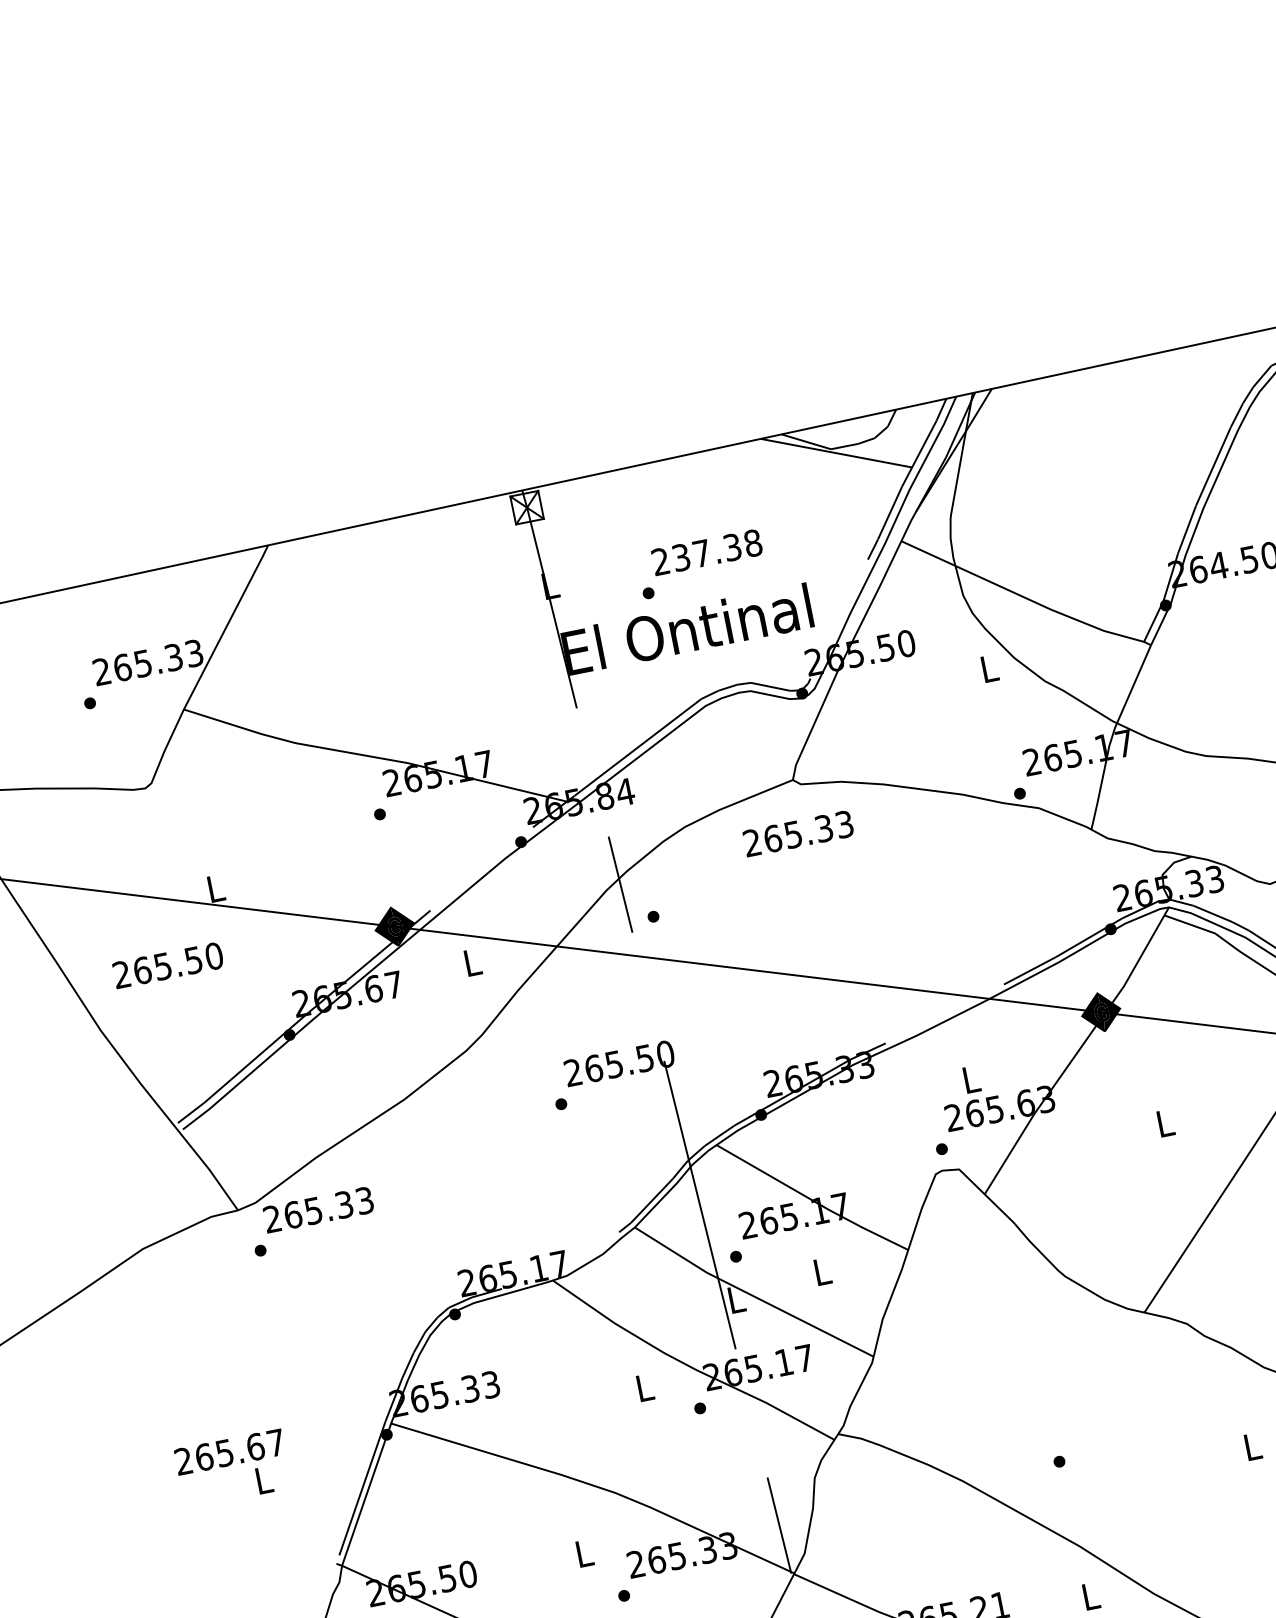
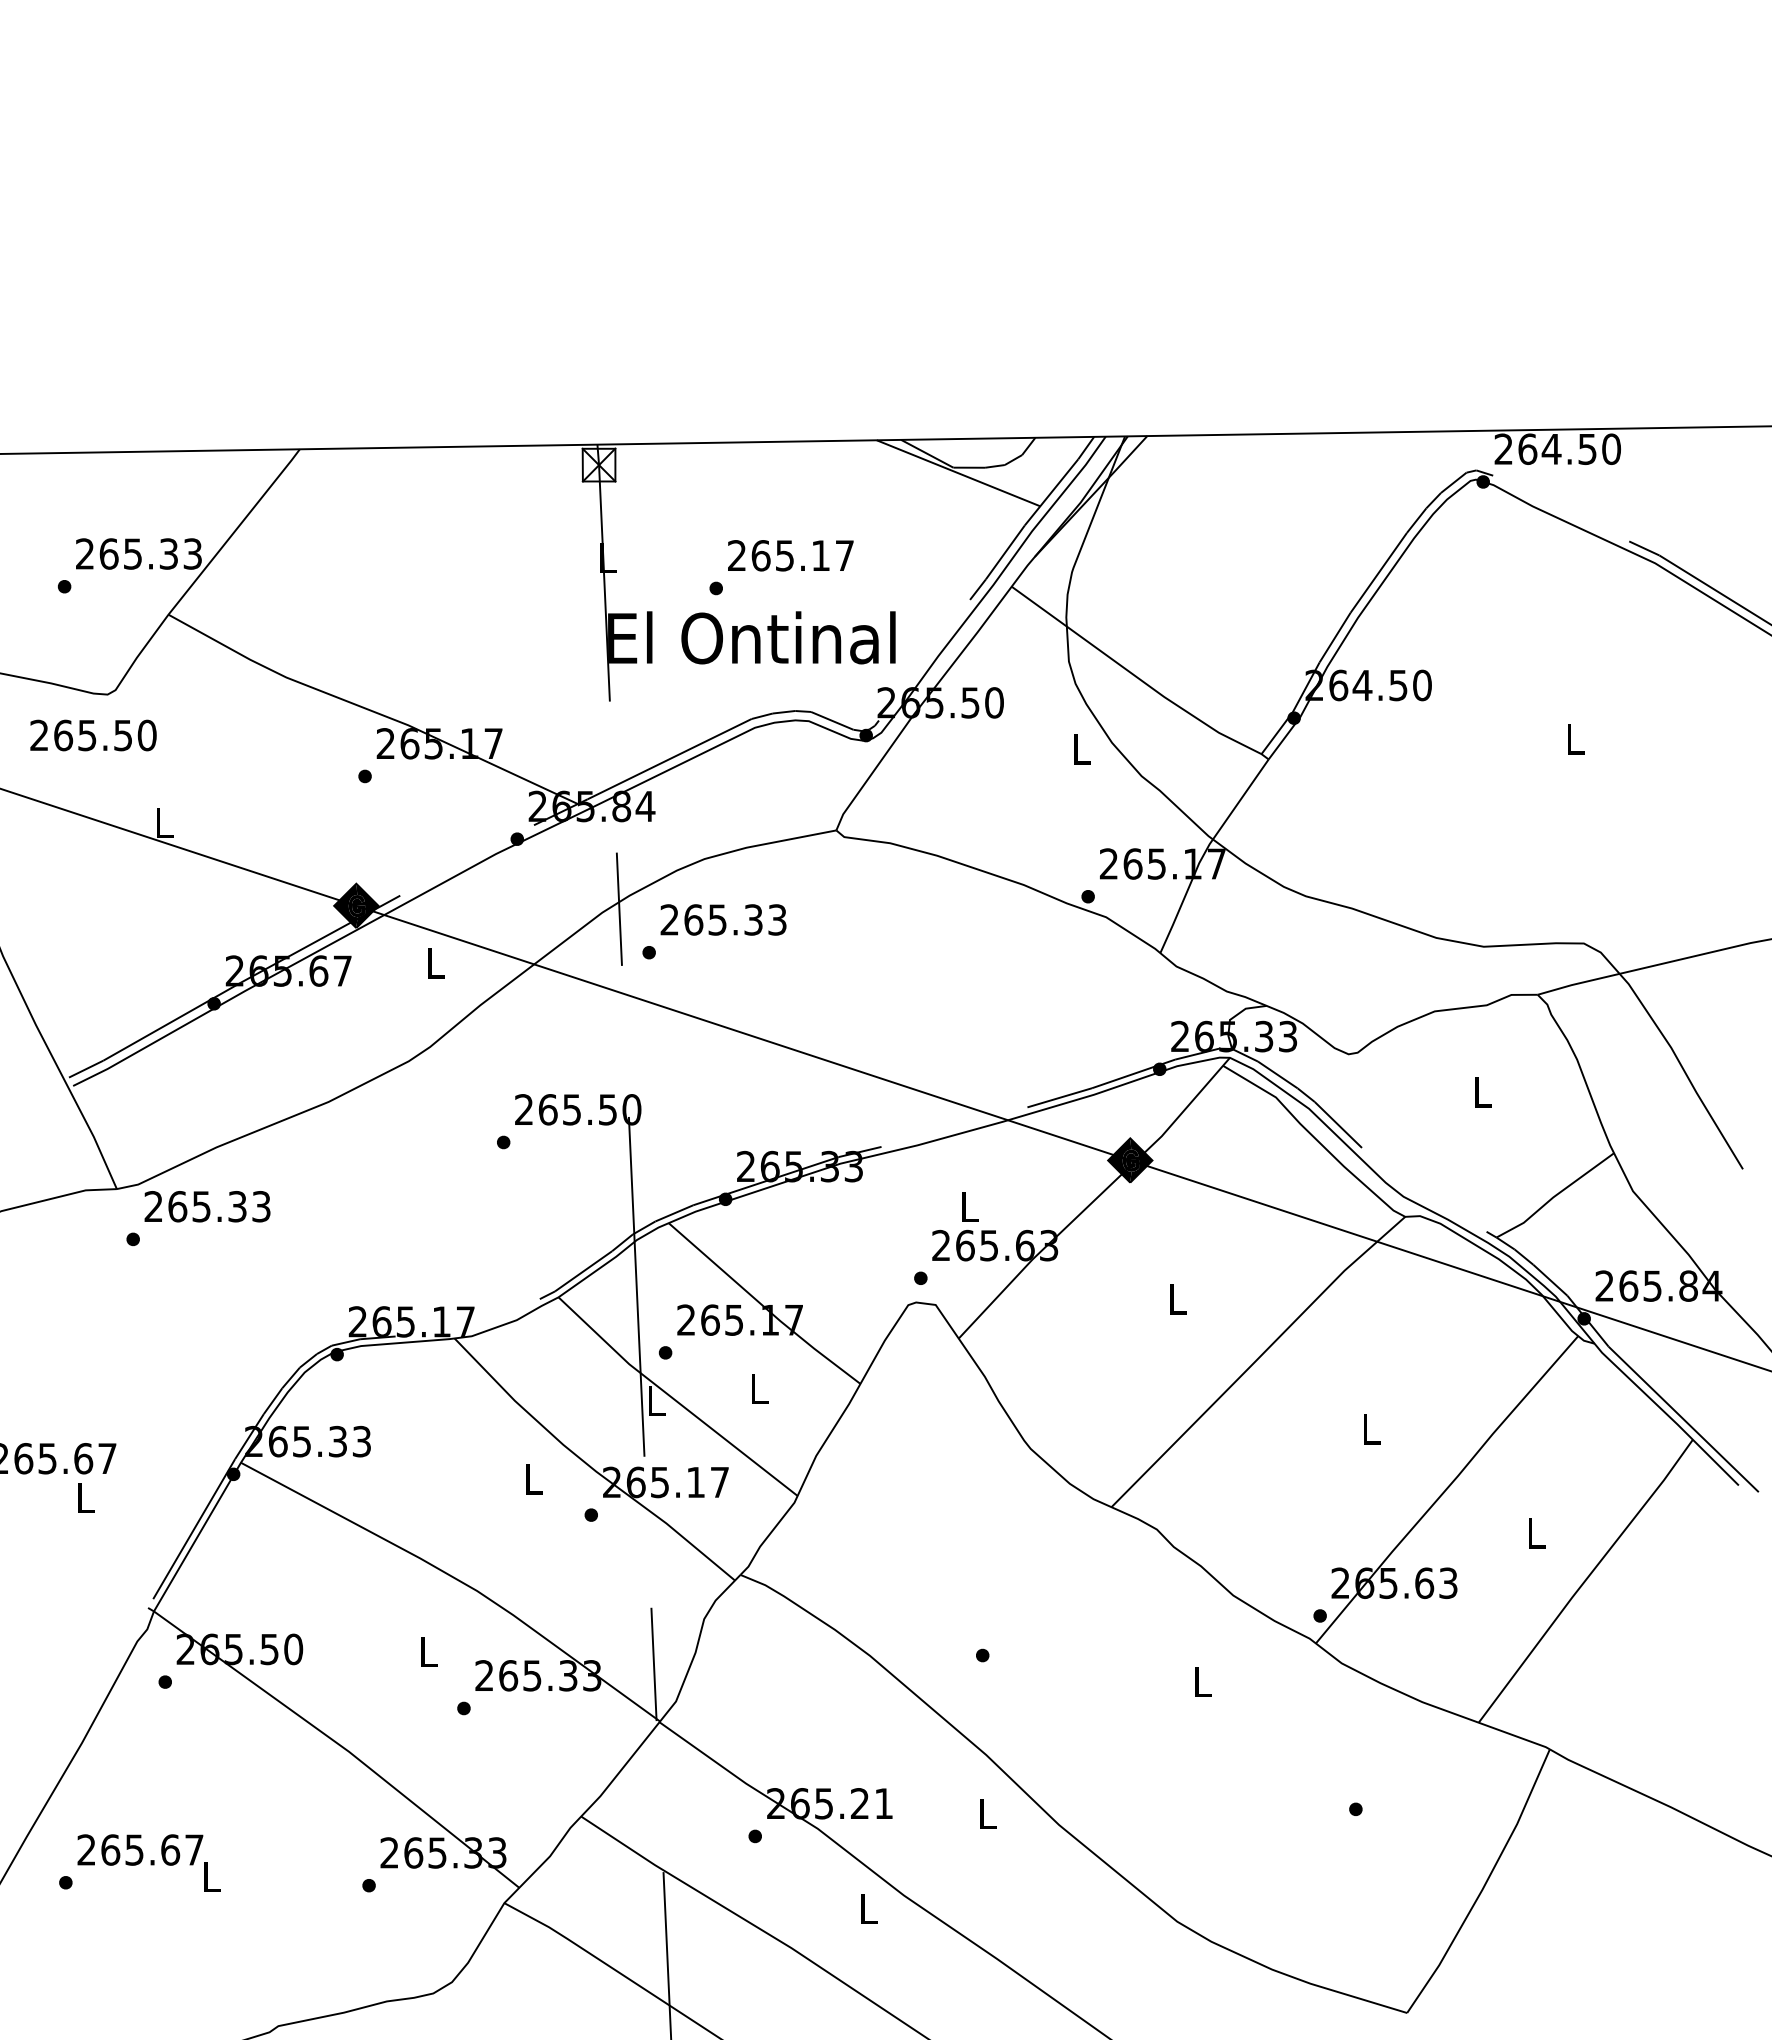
text: (716, 550) -> (802, 555), 237.38 -> 265.17
text: (798, 833) -> (723, 919), moved
text: (168, 965) -> (93, 735), moved

